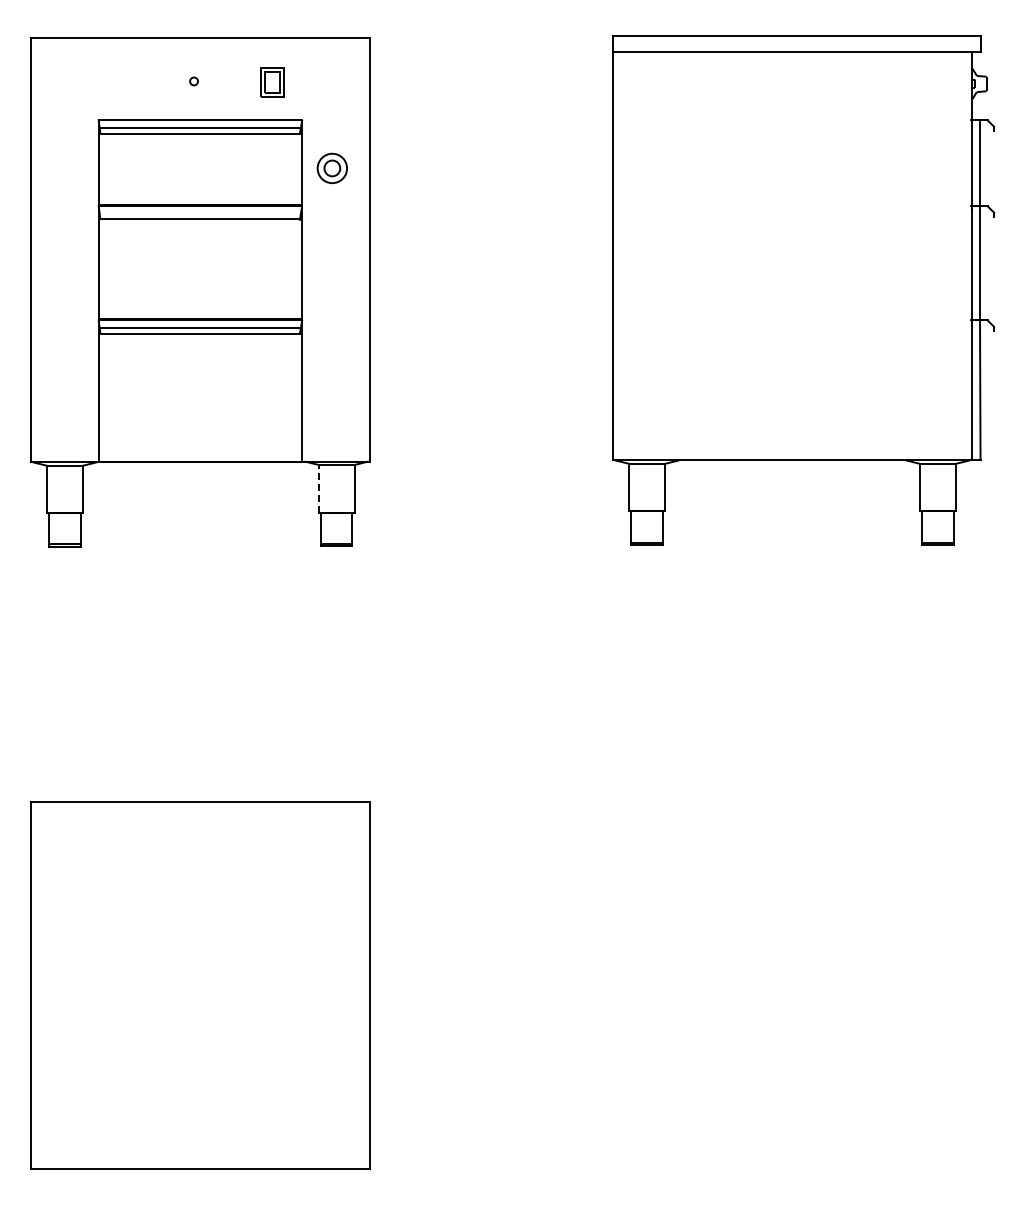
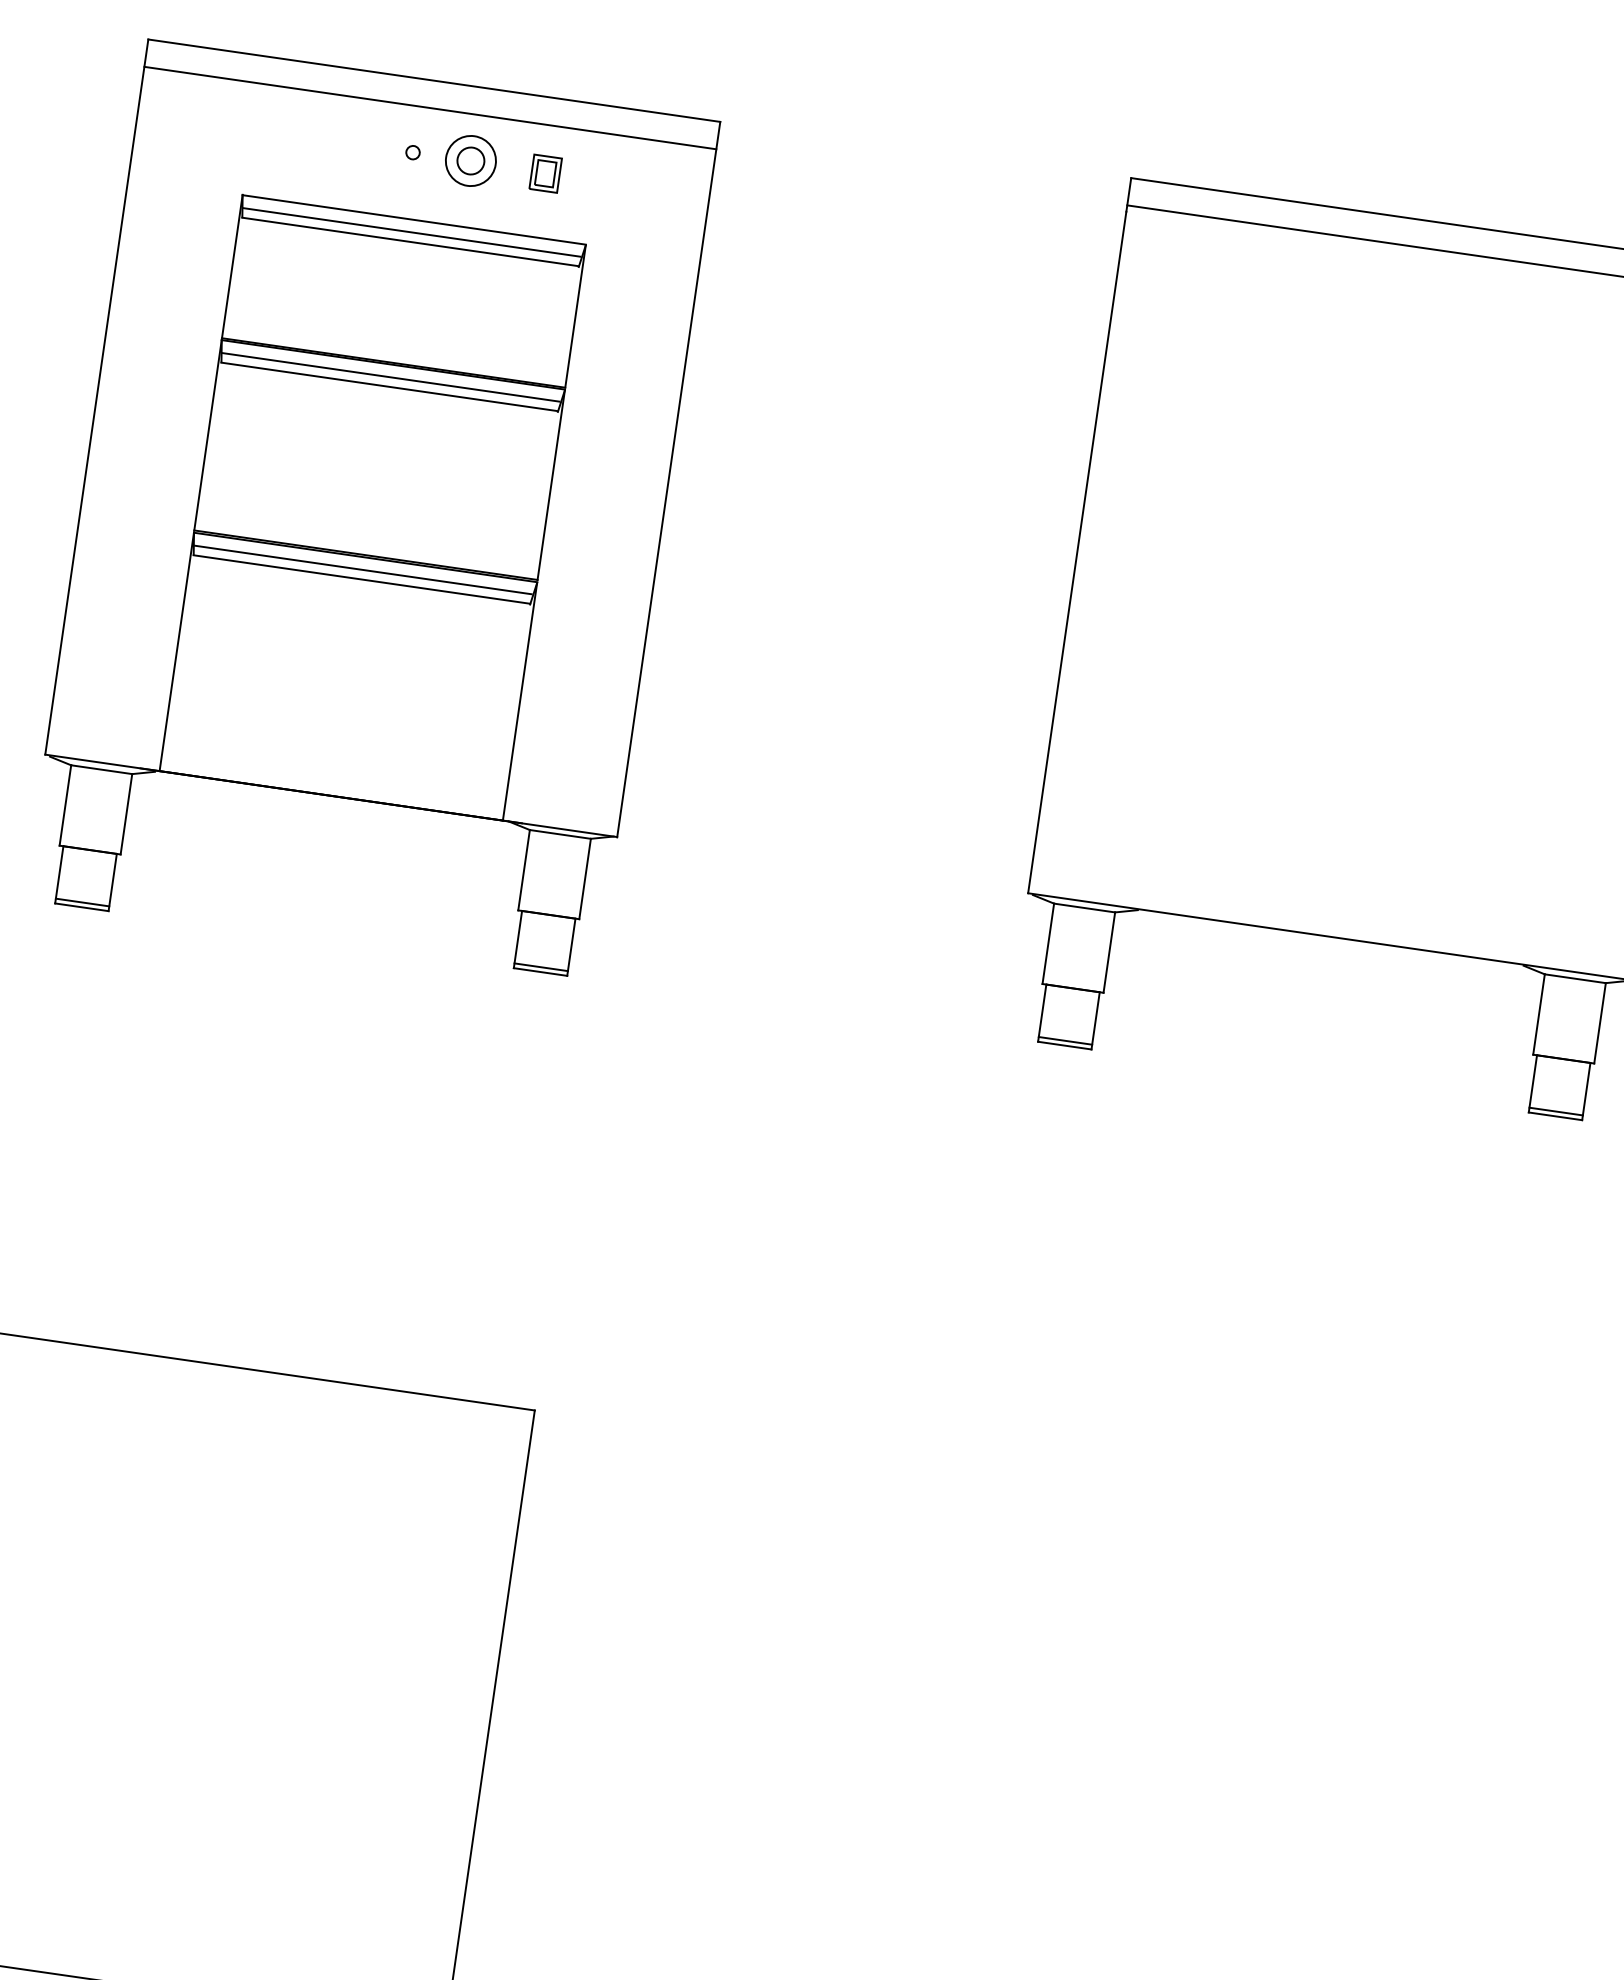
line: (199, 54) -> (428, 108), added
part: (272, 82) -> (545, 173), size x0.71
part: (331, 167) -> (469, 159), moved
line: (199, 213) -> (390, 376), added
line: (318, 488) -> (524, 869), dashed -> solid

